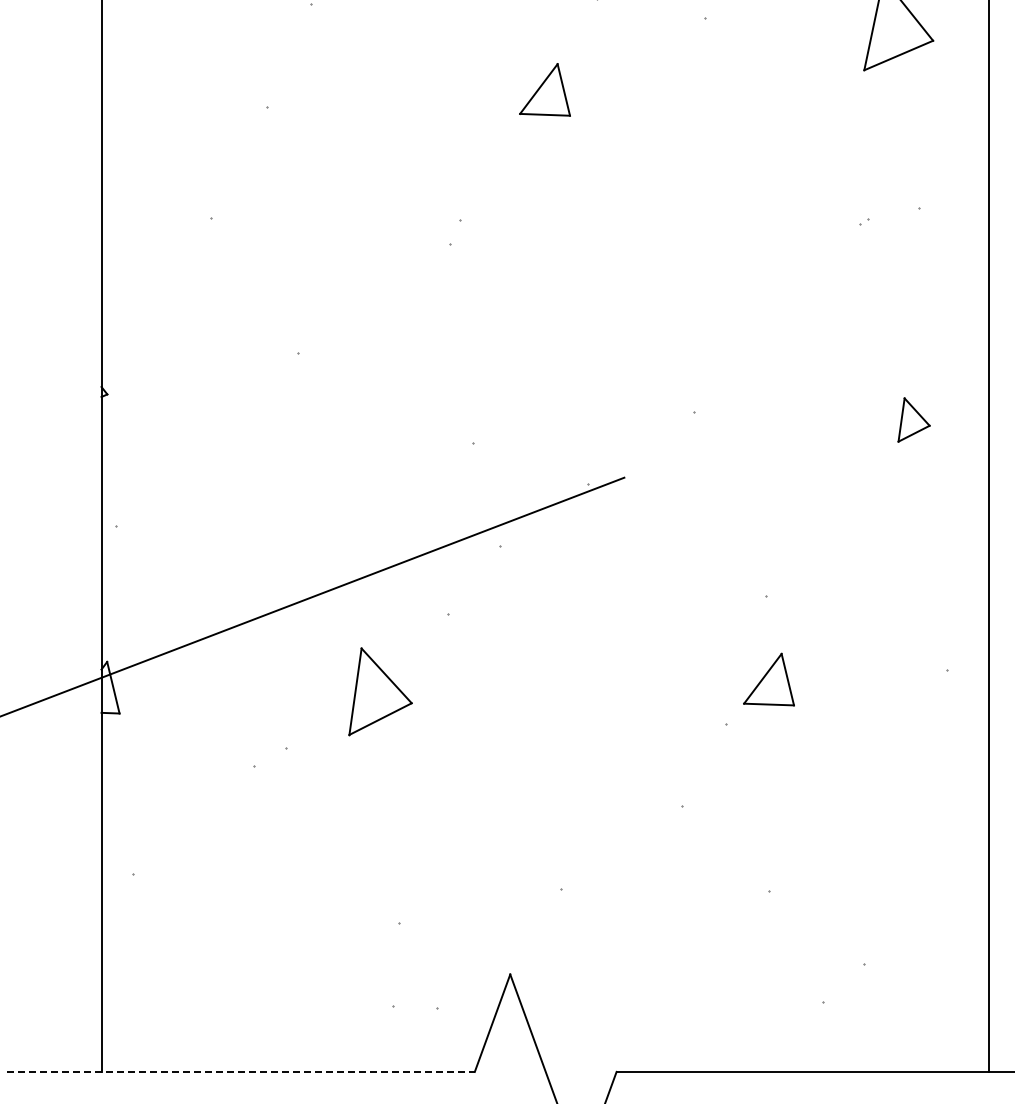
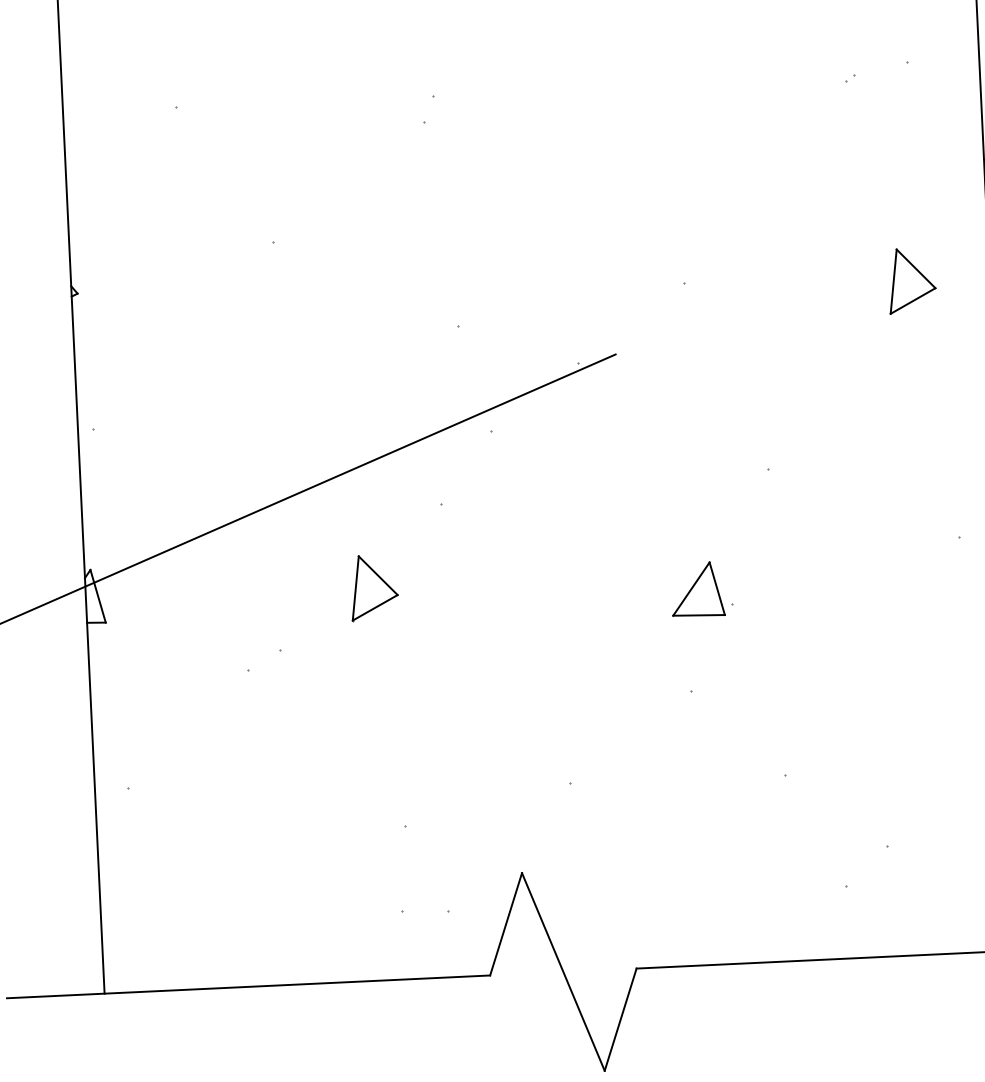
part: (913, 419) -> (911, 280), size x1.43
part: (768, 679) -> (697, 589), moved
part: (380, 692) -> (374, 588), size x0.71
line: (240, 1071) -> (248, 986), dashed -> solid

